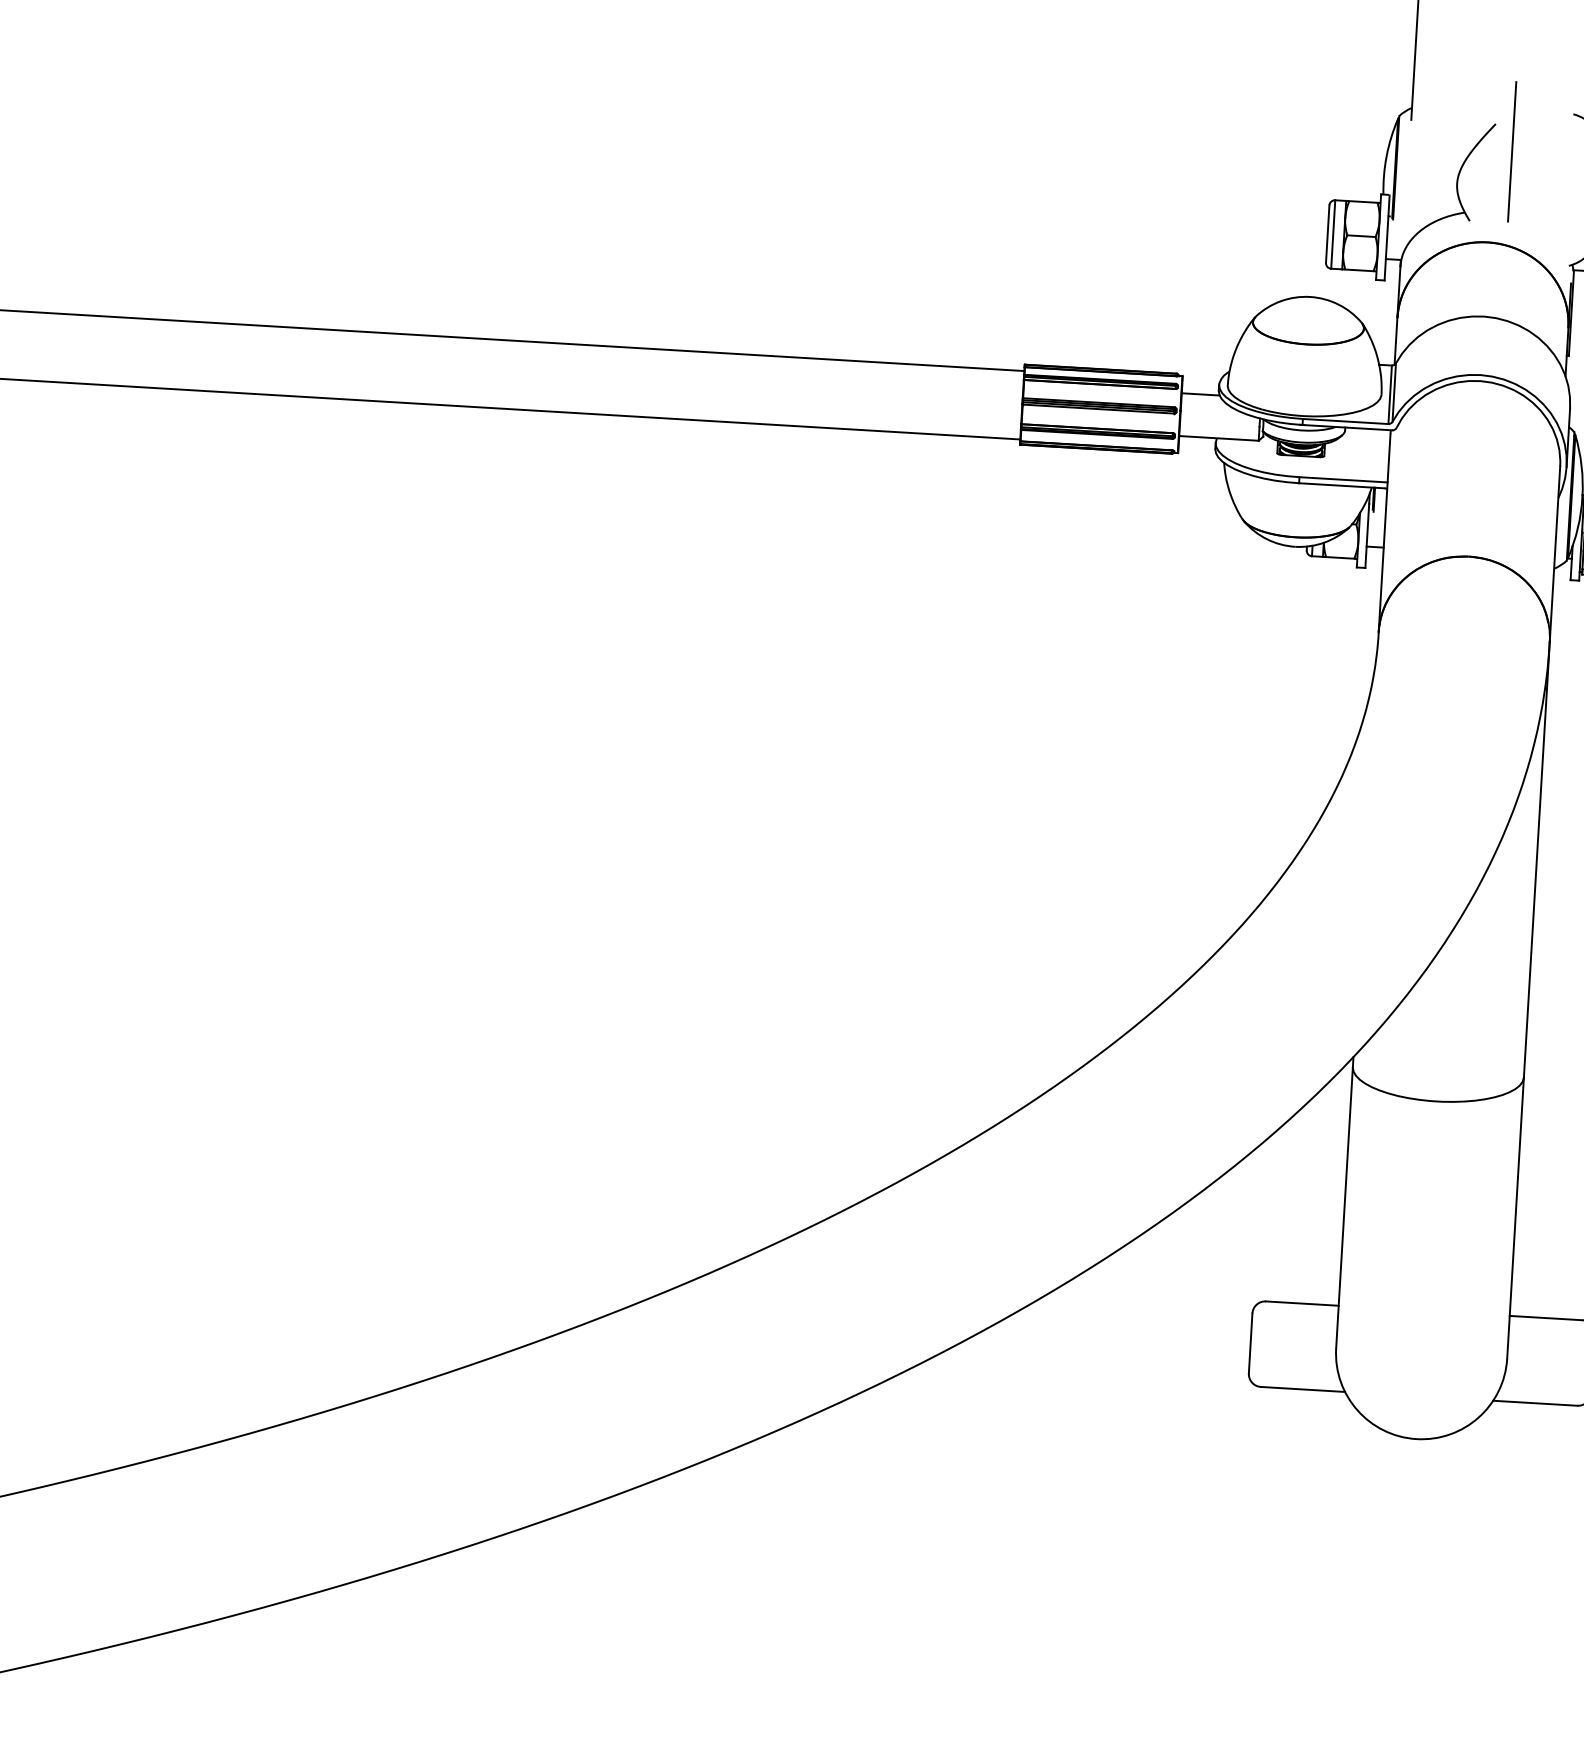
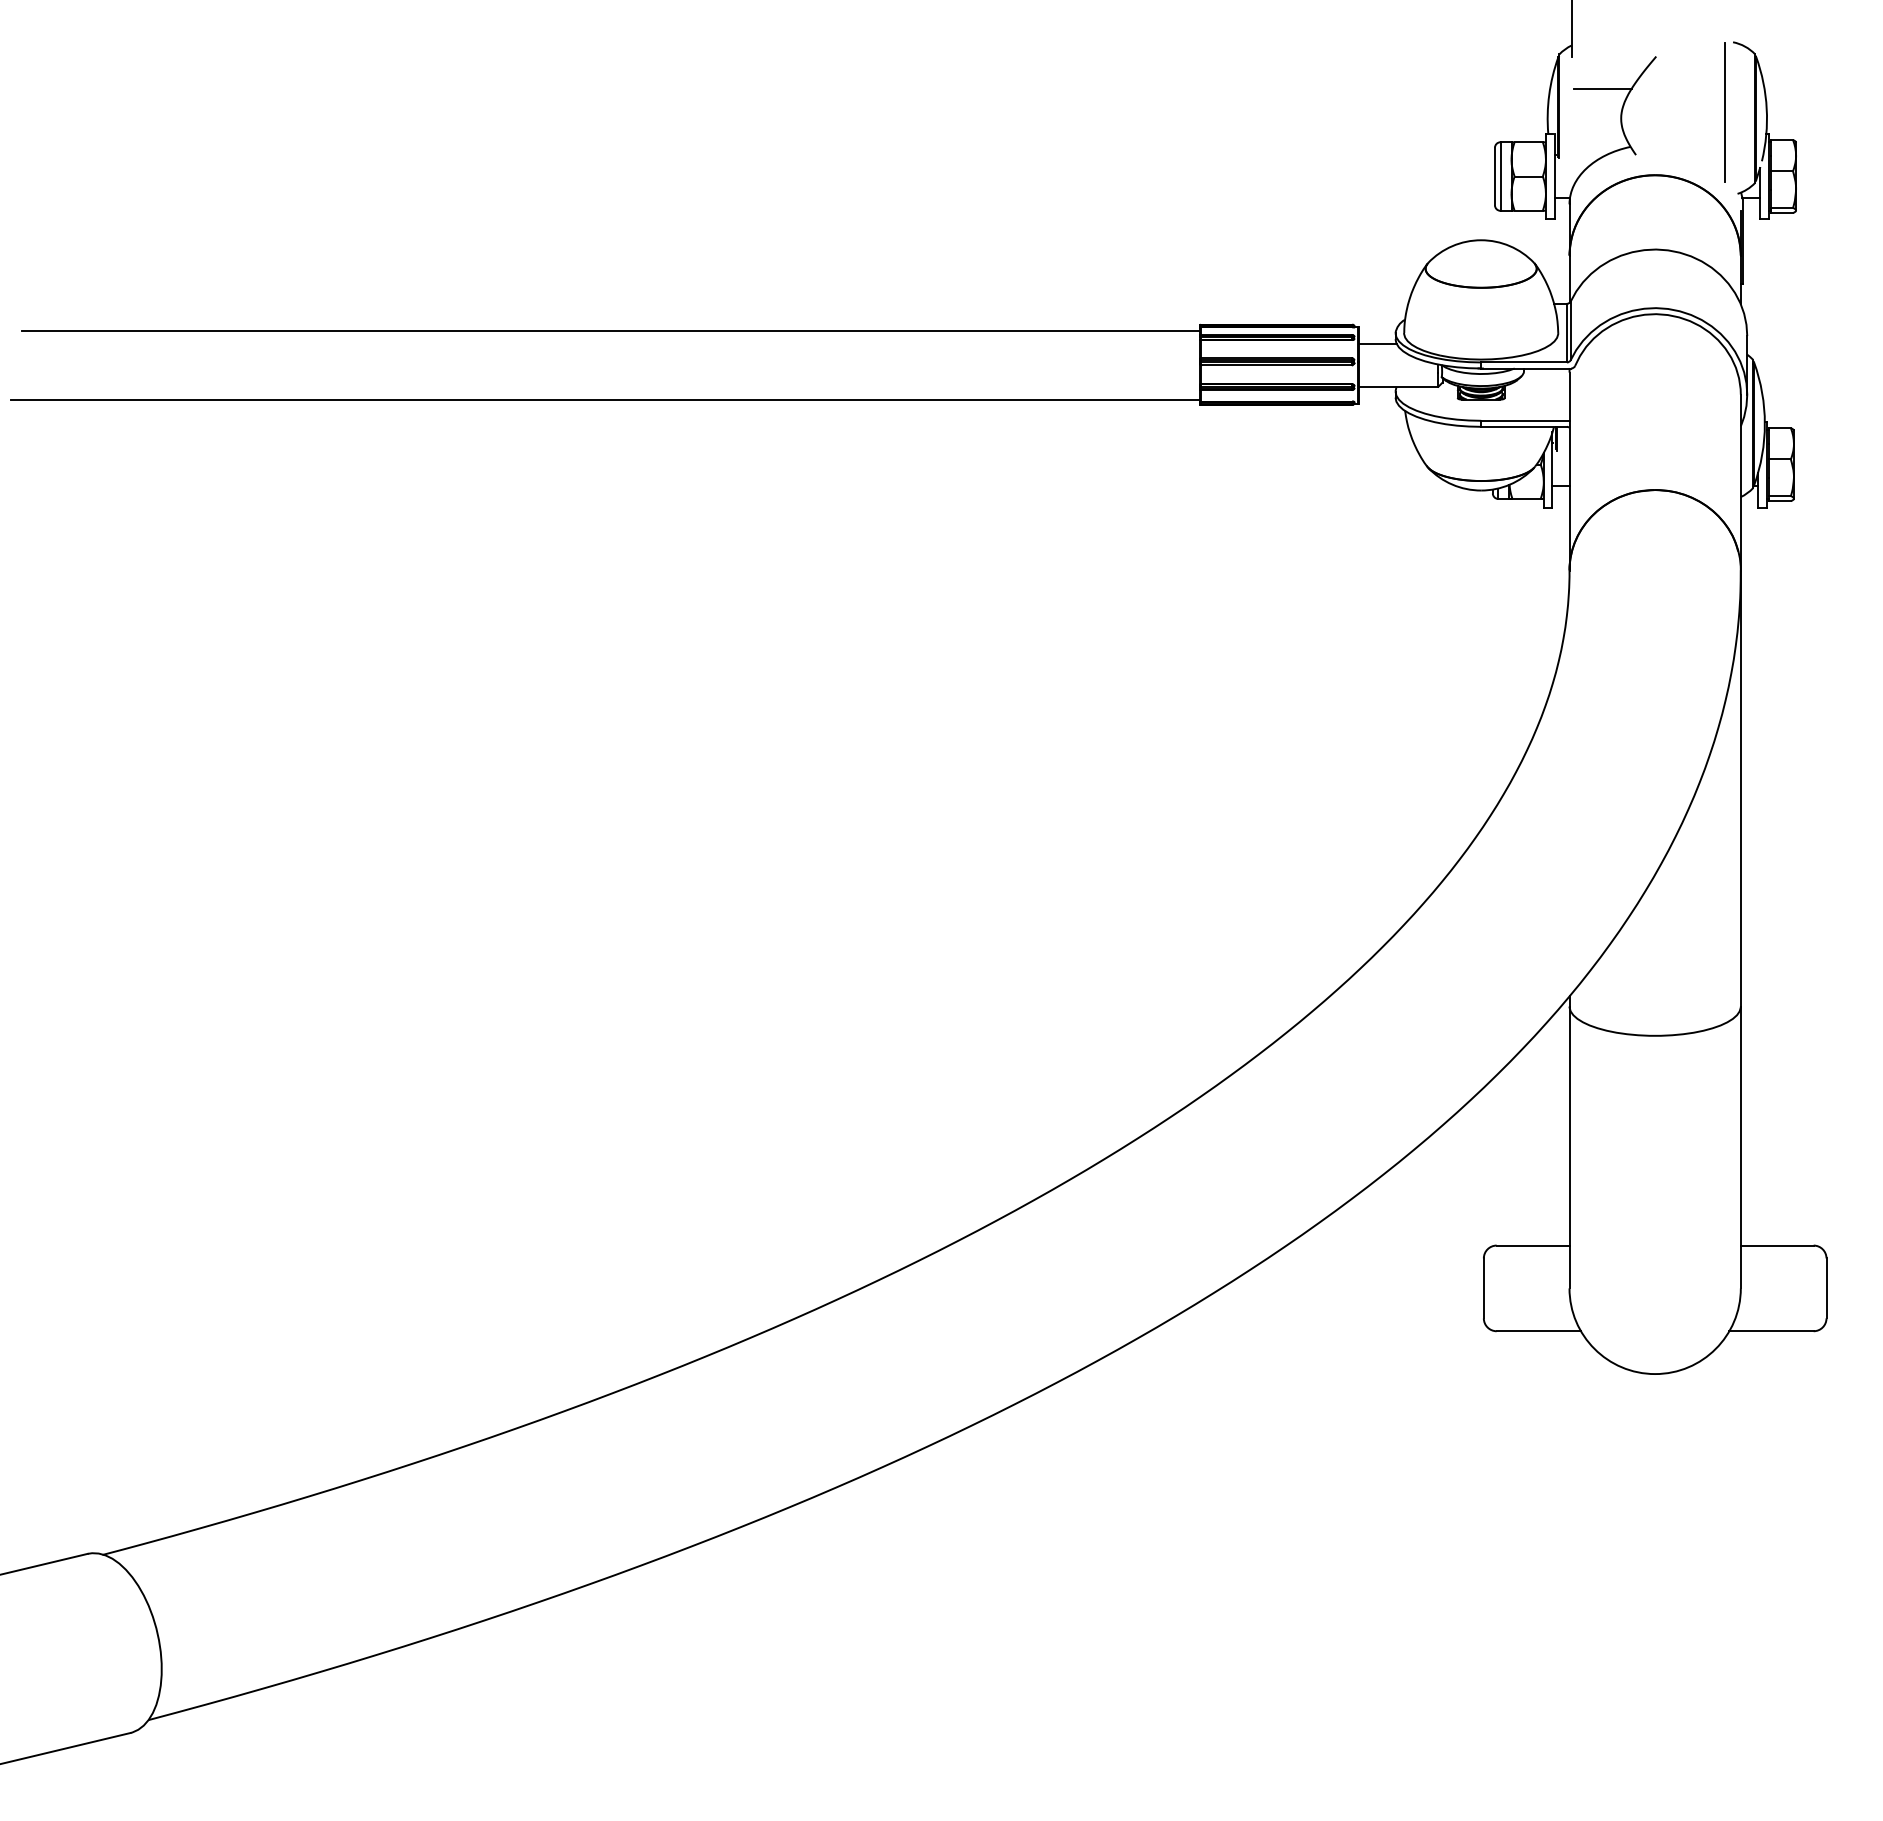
line: (1511, 151) -> (1724, 112), moved
line: (1440, 152) -> (1602, 88), added

